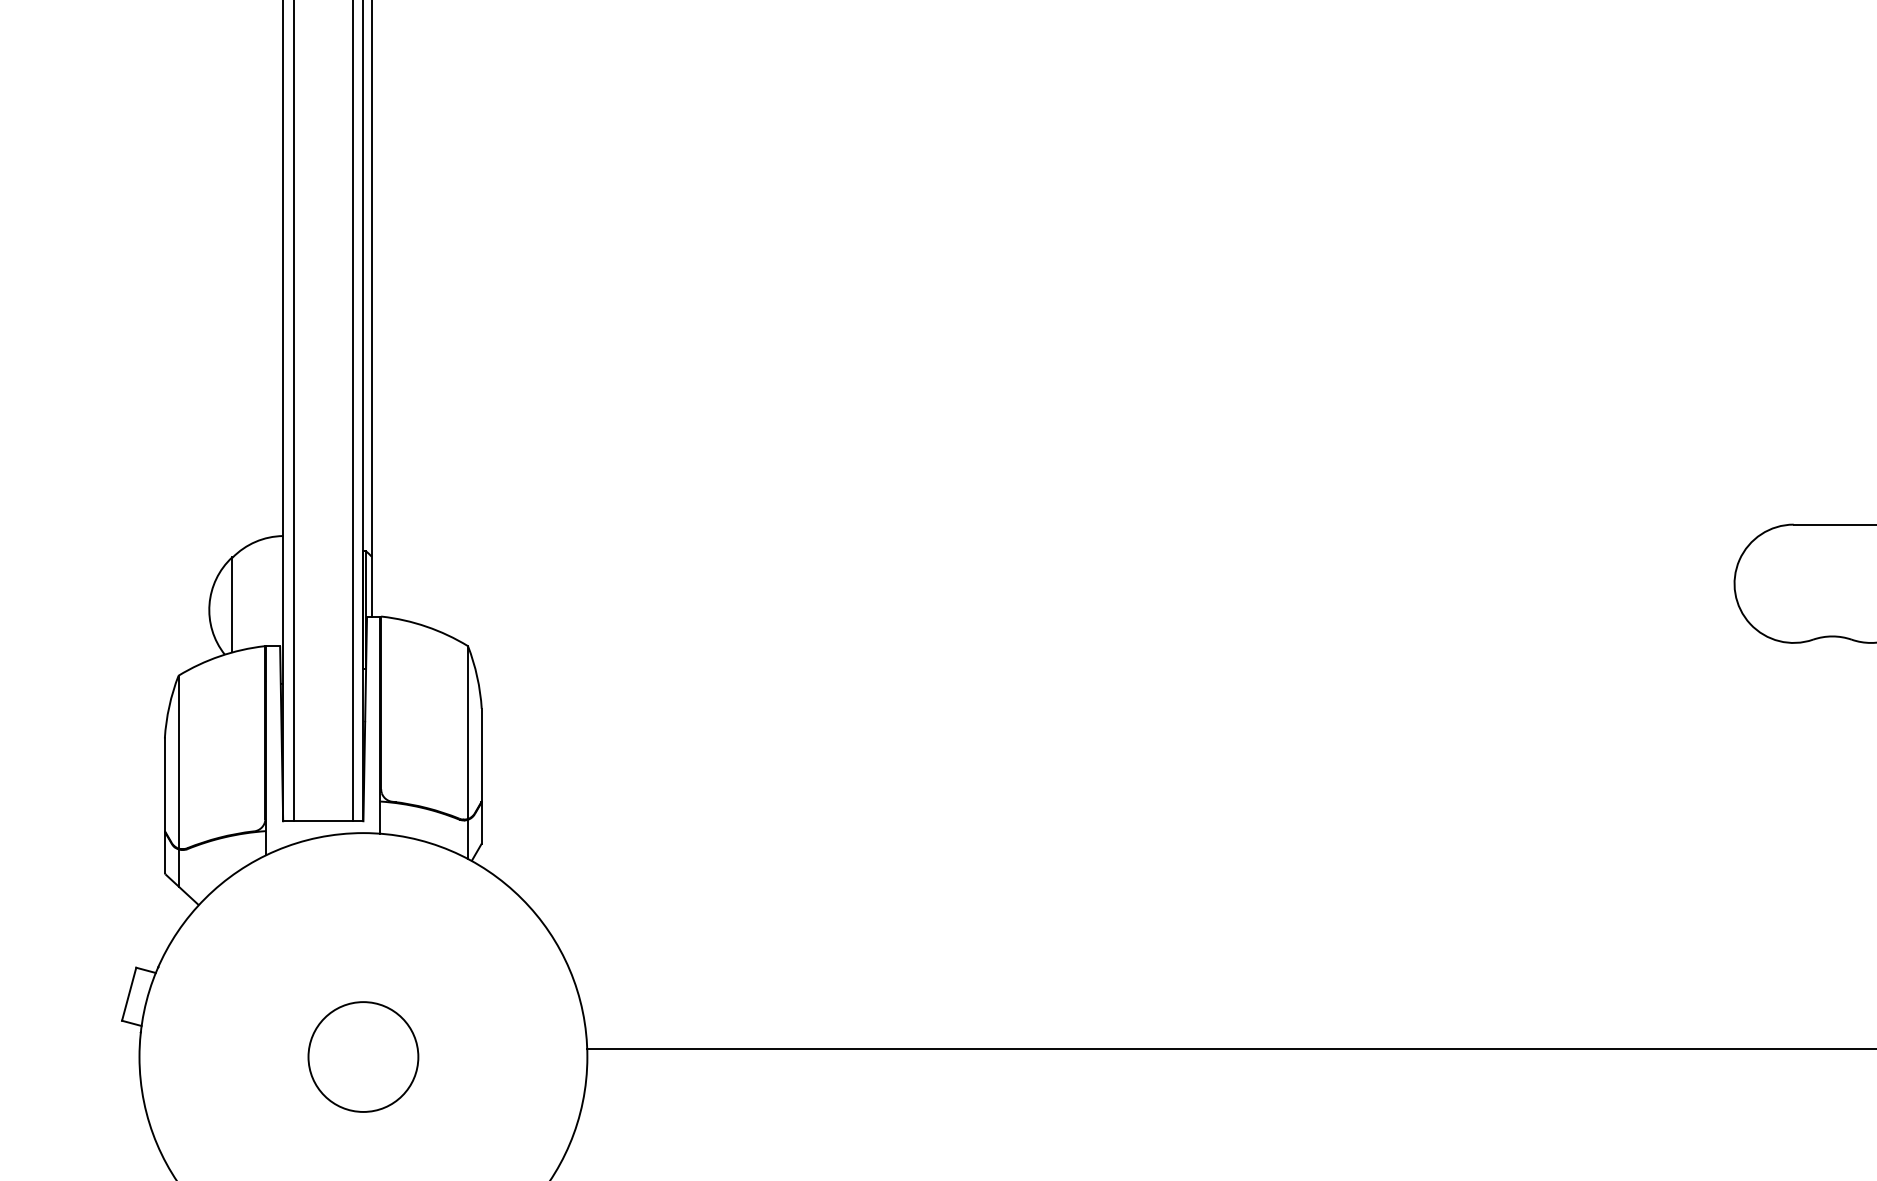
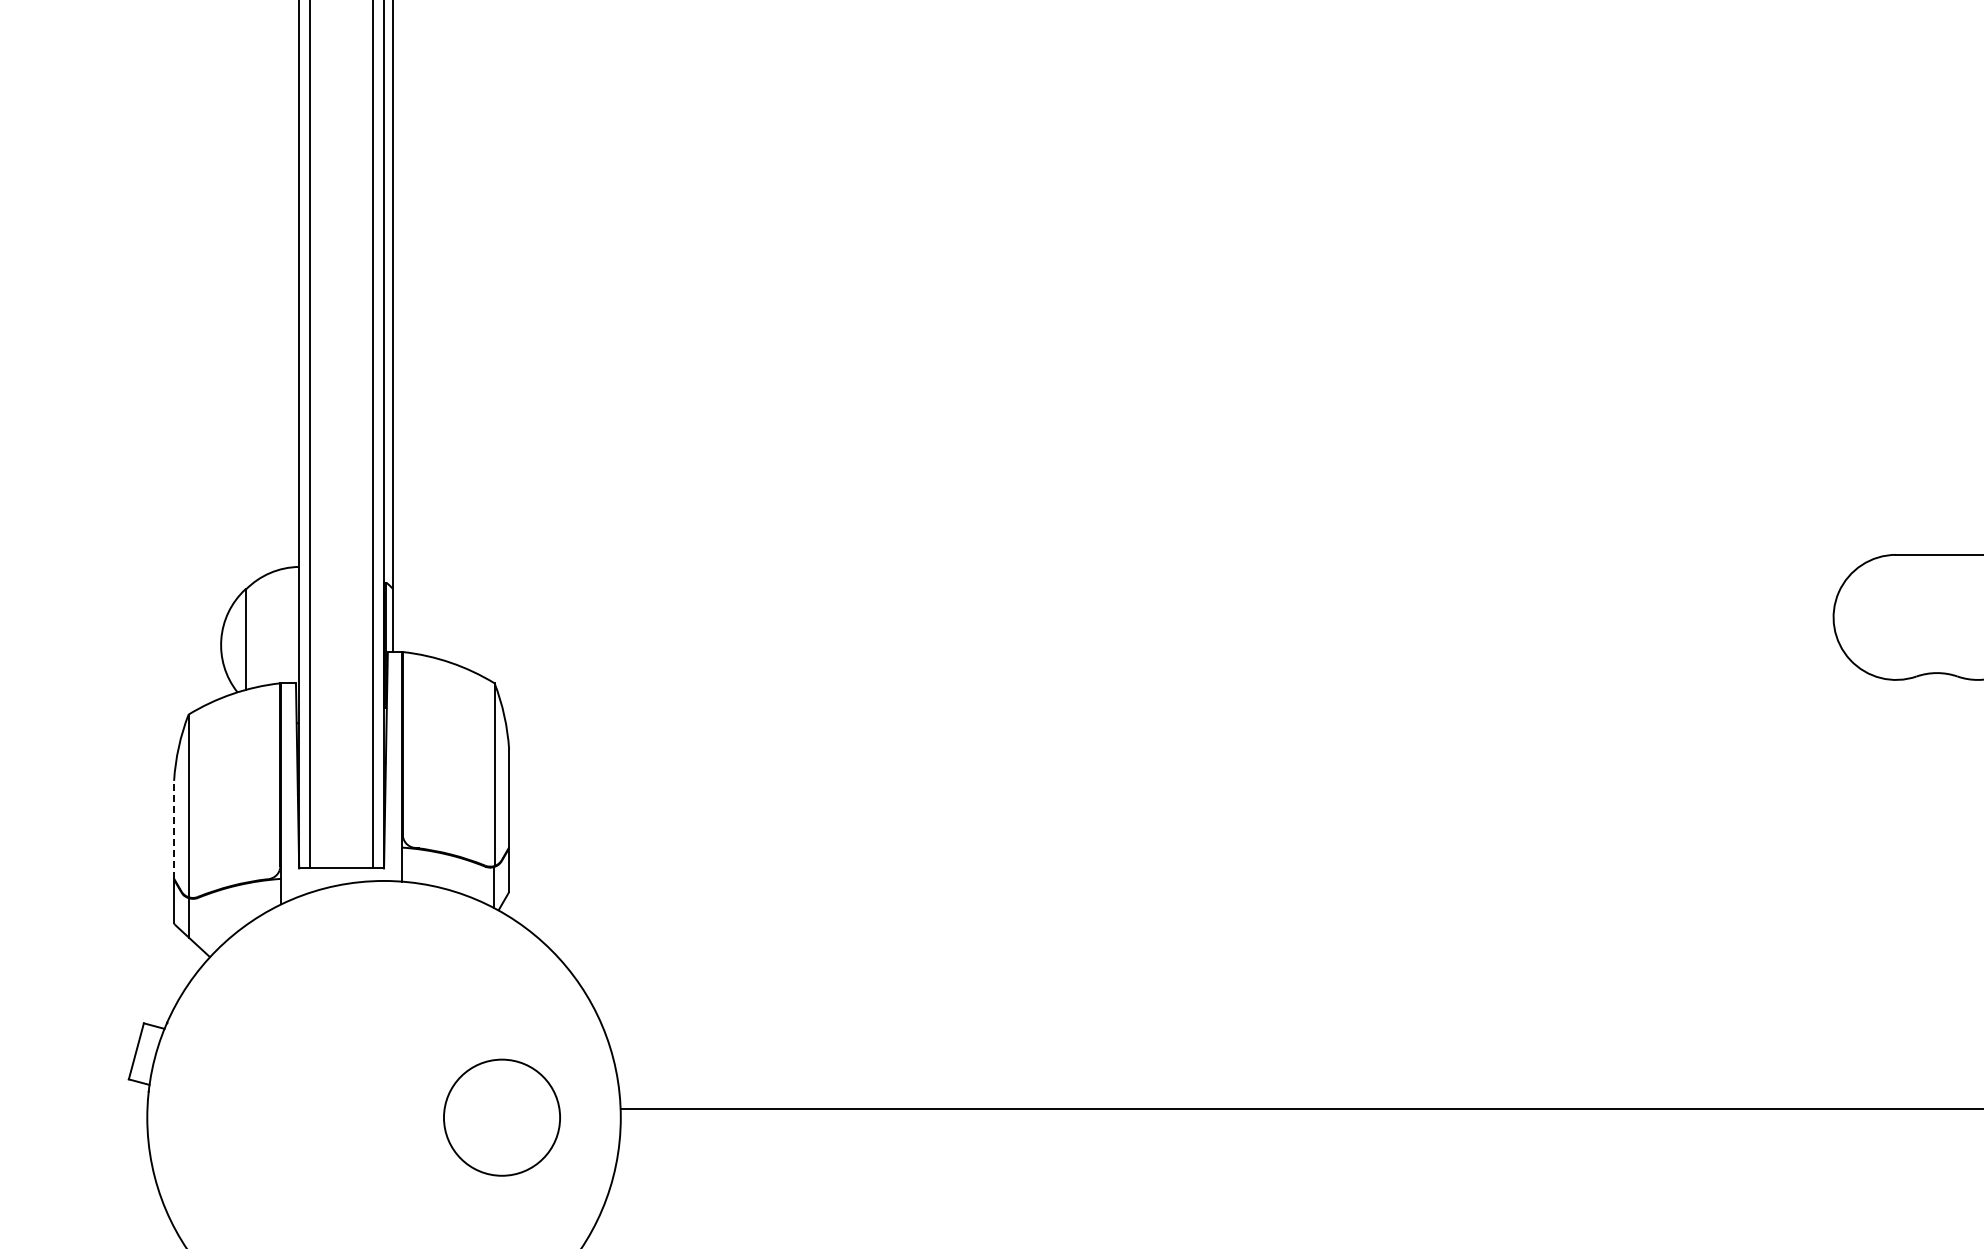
line: (165, 784) -> (174, 829), solid -> dashed
circle: (362, 1056) -> (501, 1117), moved

